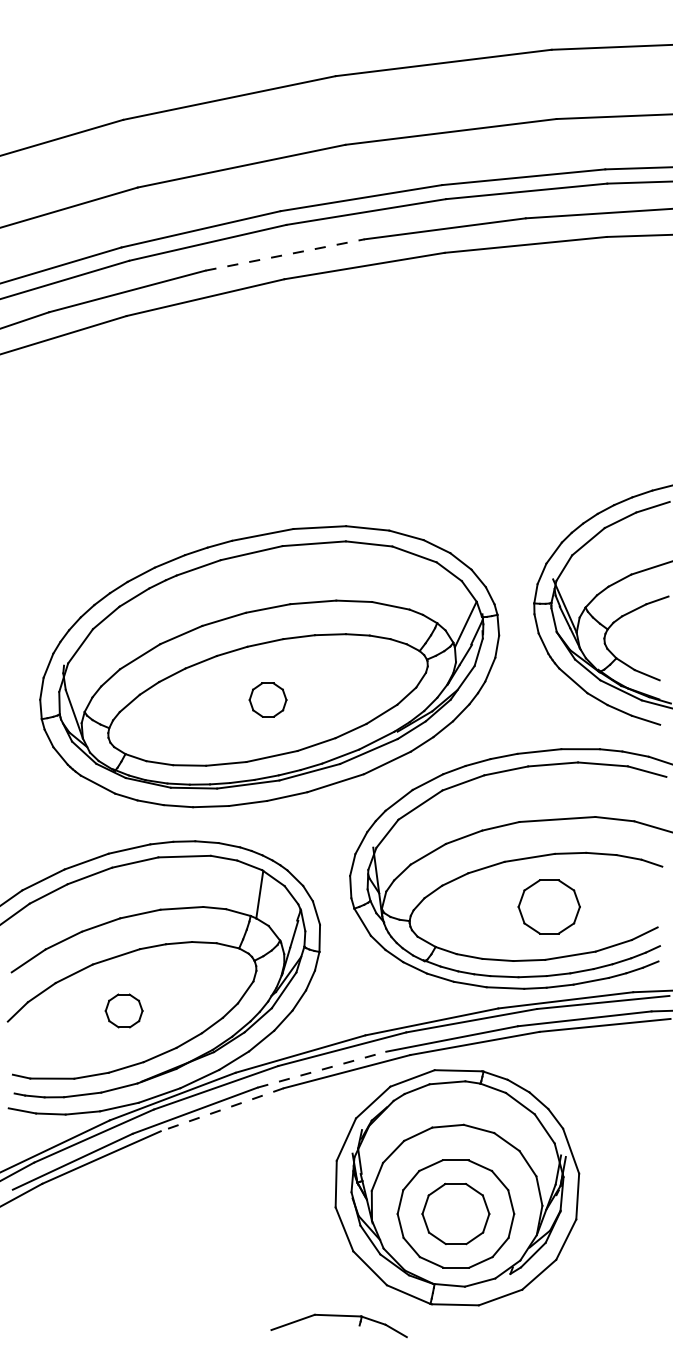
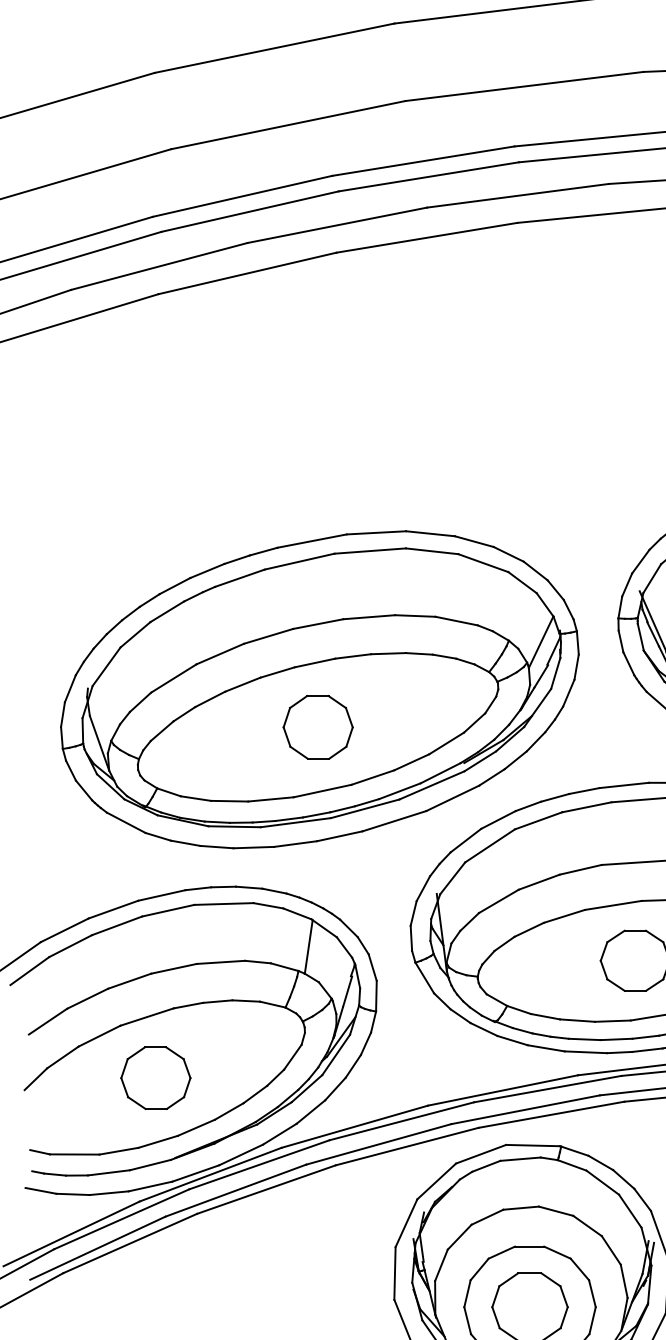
line: (285, 254) -> (337, 224), dashed -> solid
part: (267, 699) -> (317, 726), size x1.67
part: (123, 1010) -> (155, 1077), size x1.67
line: (321, 1069) -> (378, 1144), dashed -> solid
line: (221, 1109) -> (265, 1189), dashed -> solid

